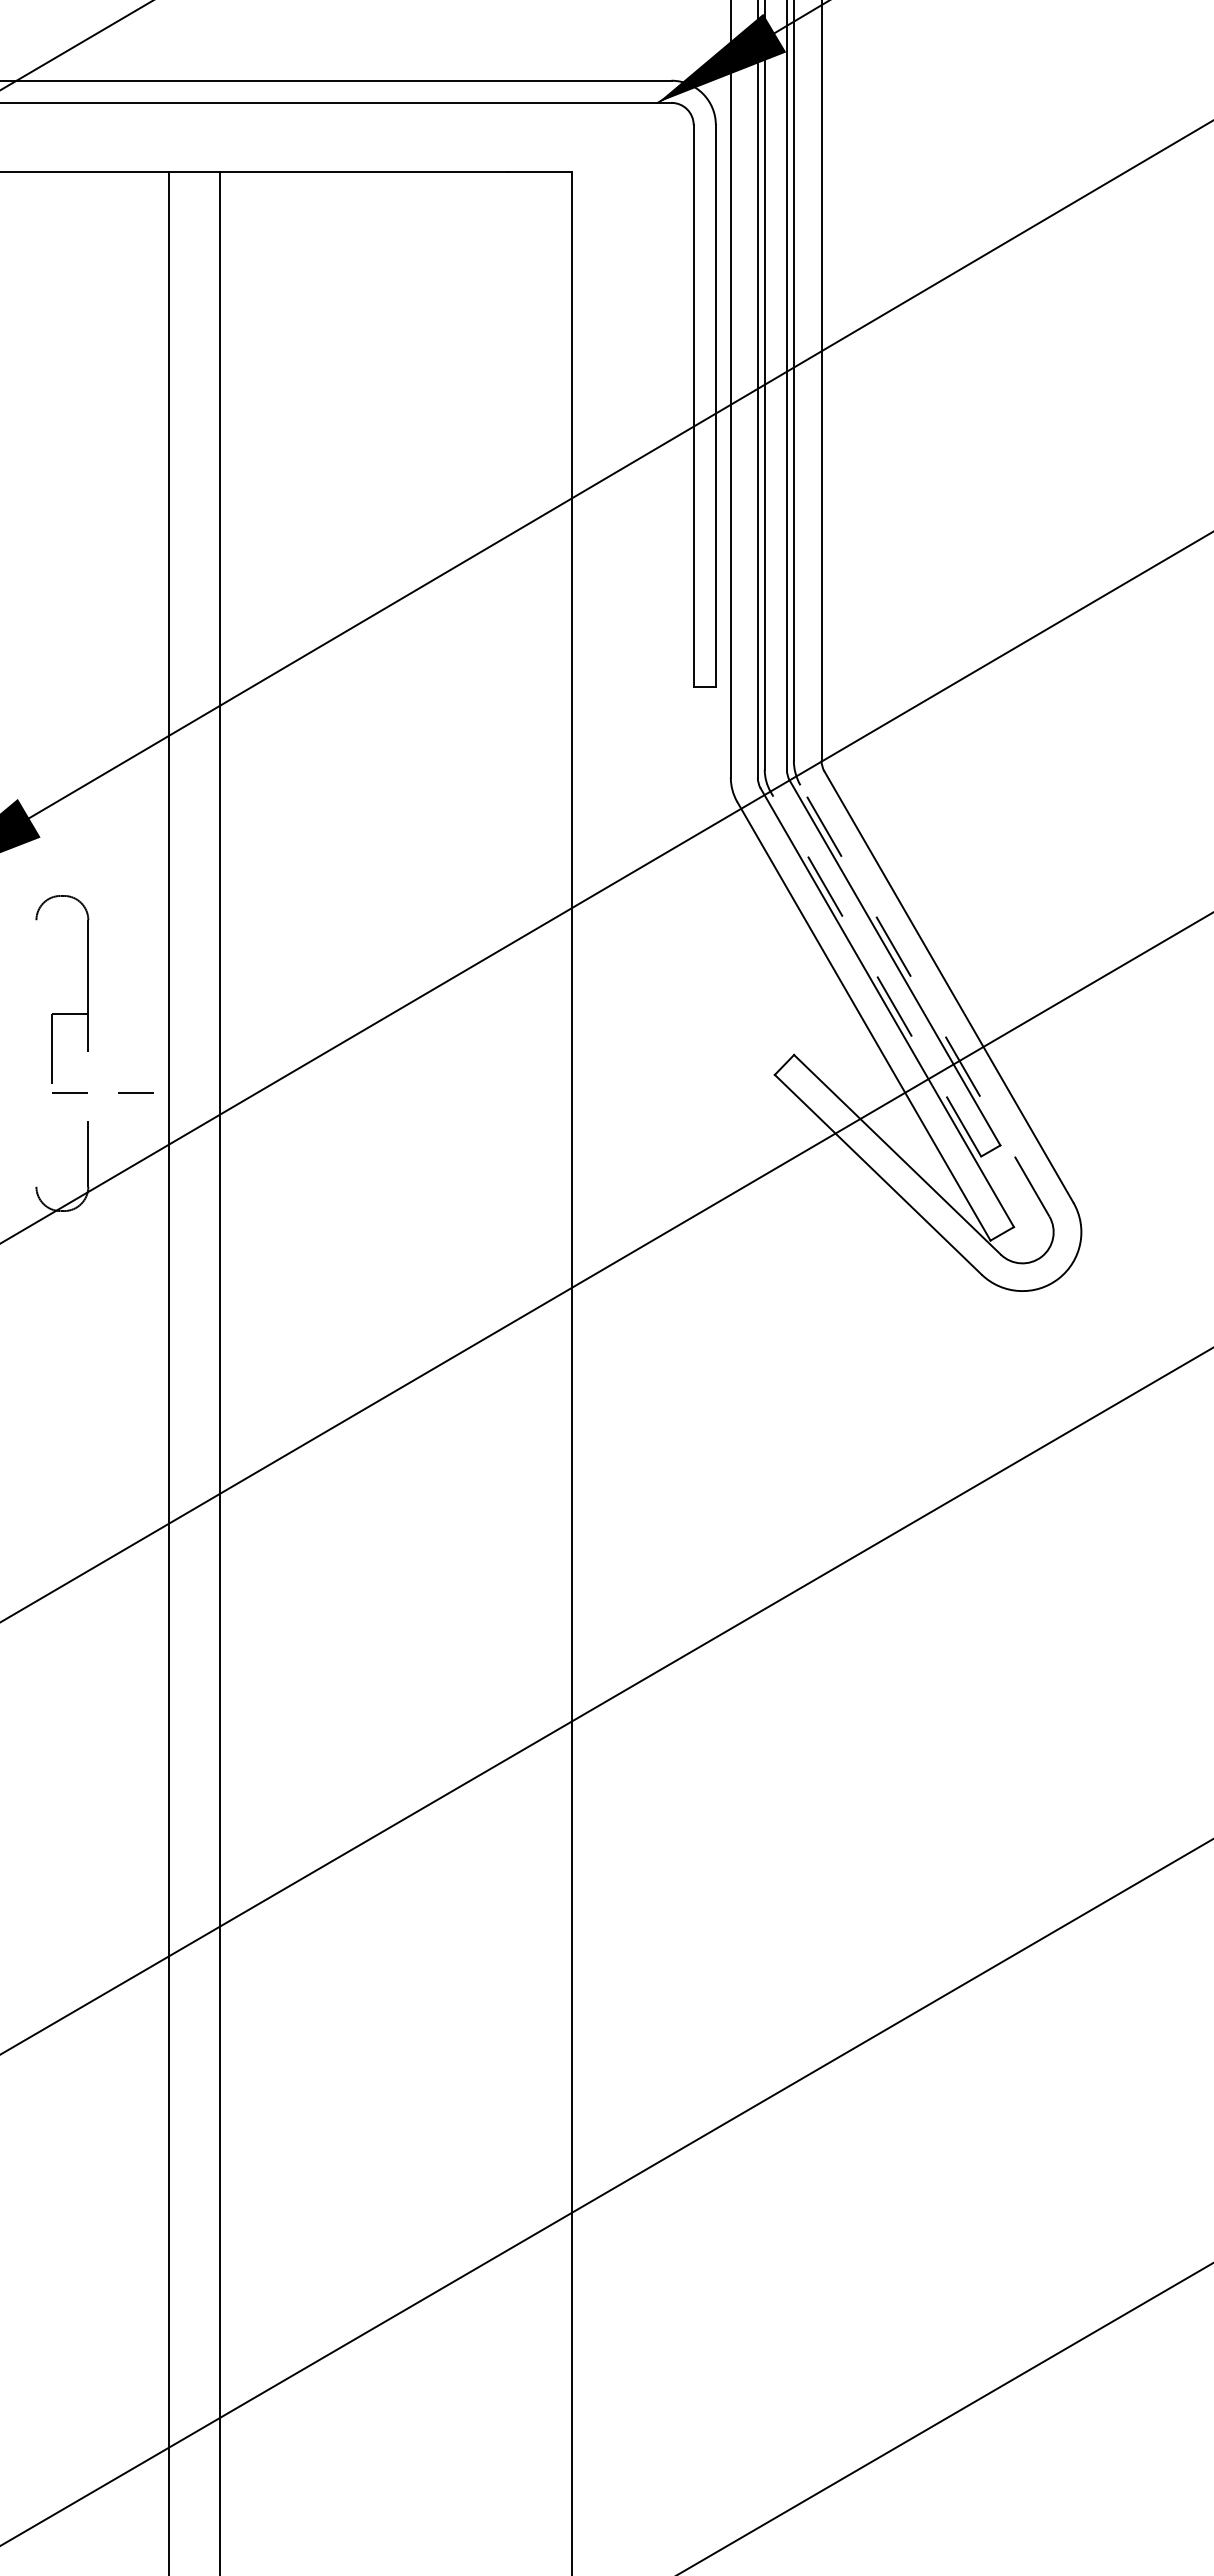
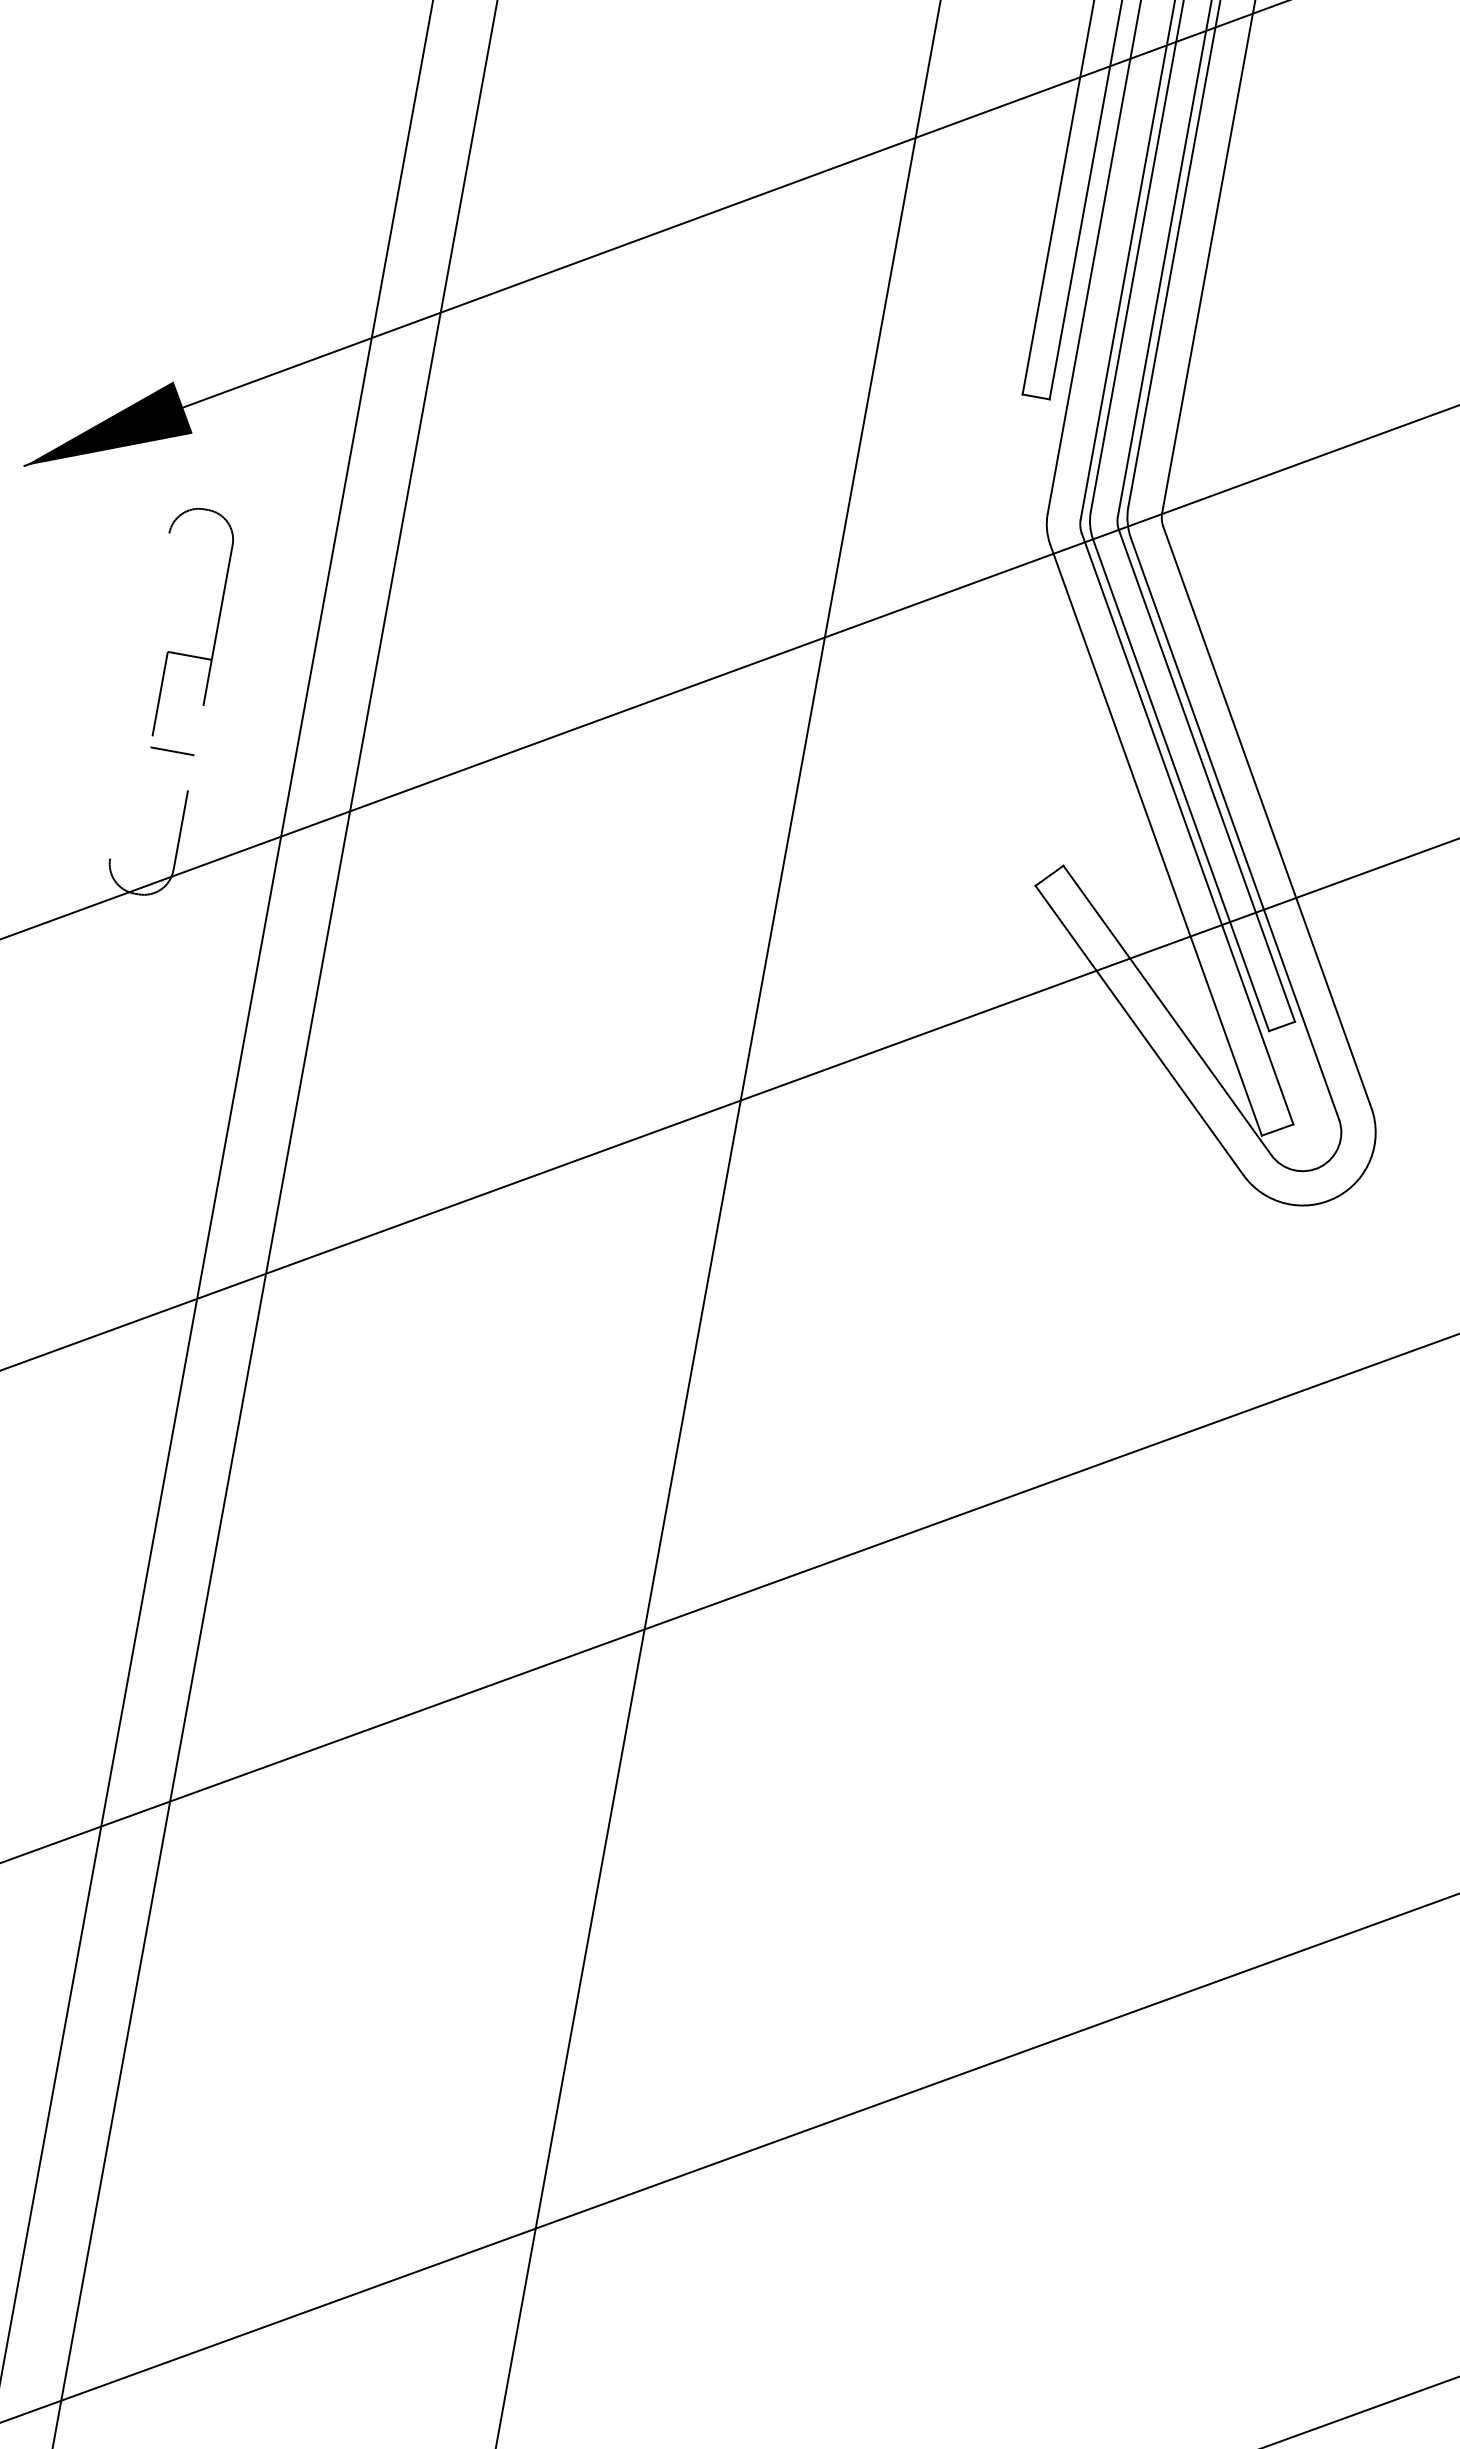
line: (875, 974) -> (1180, 785), dashed -> solid
line: (924, 1000) -> (1234, 828), dashed -> solid
line: (135, 1092) -> (251, 765), removed

